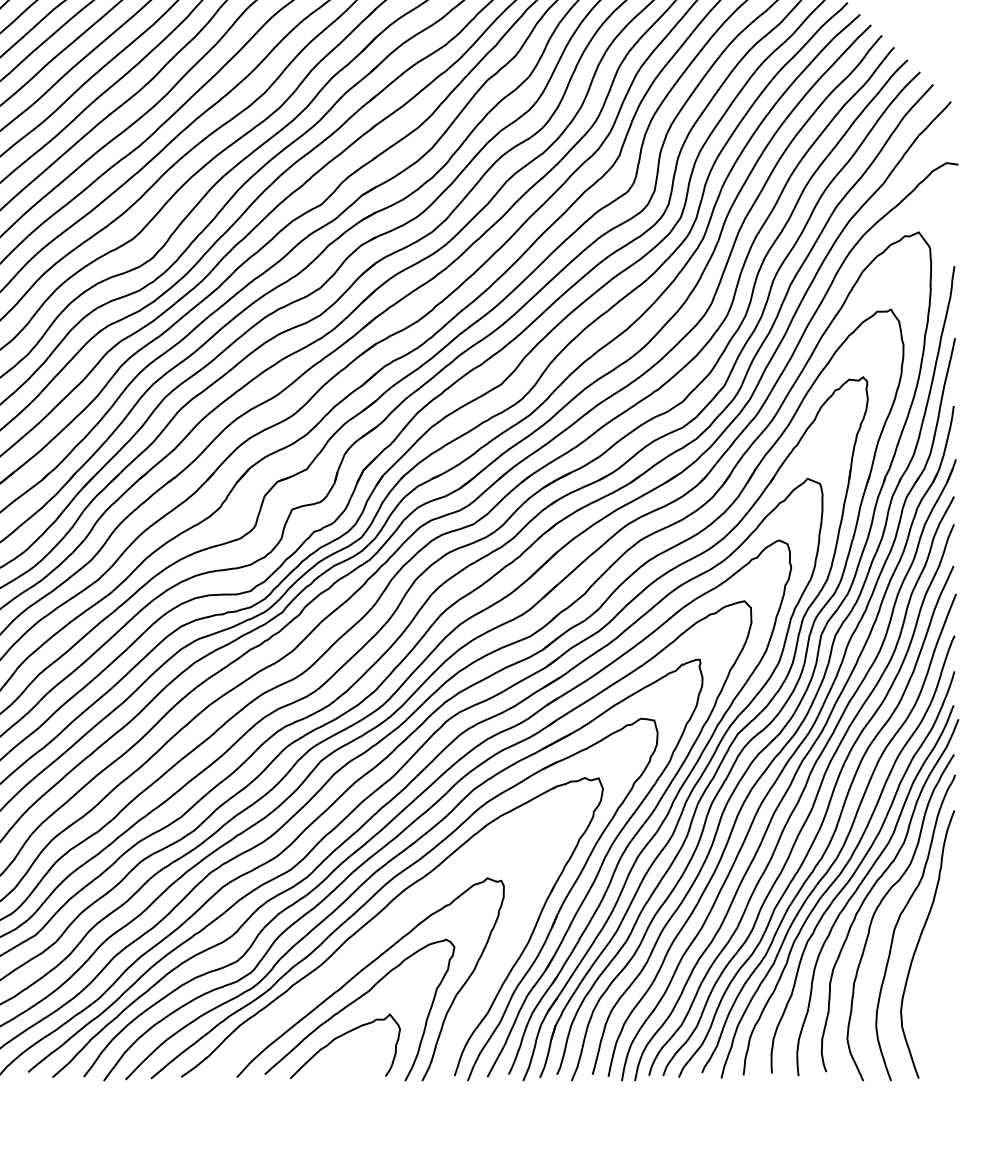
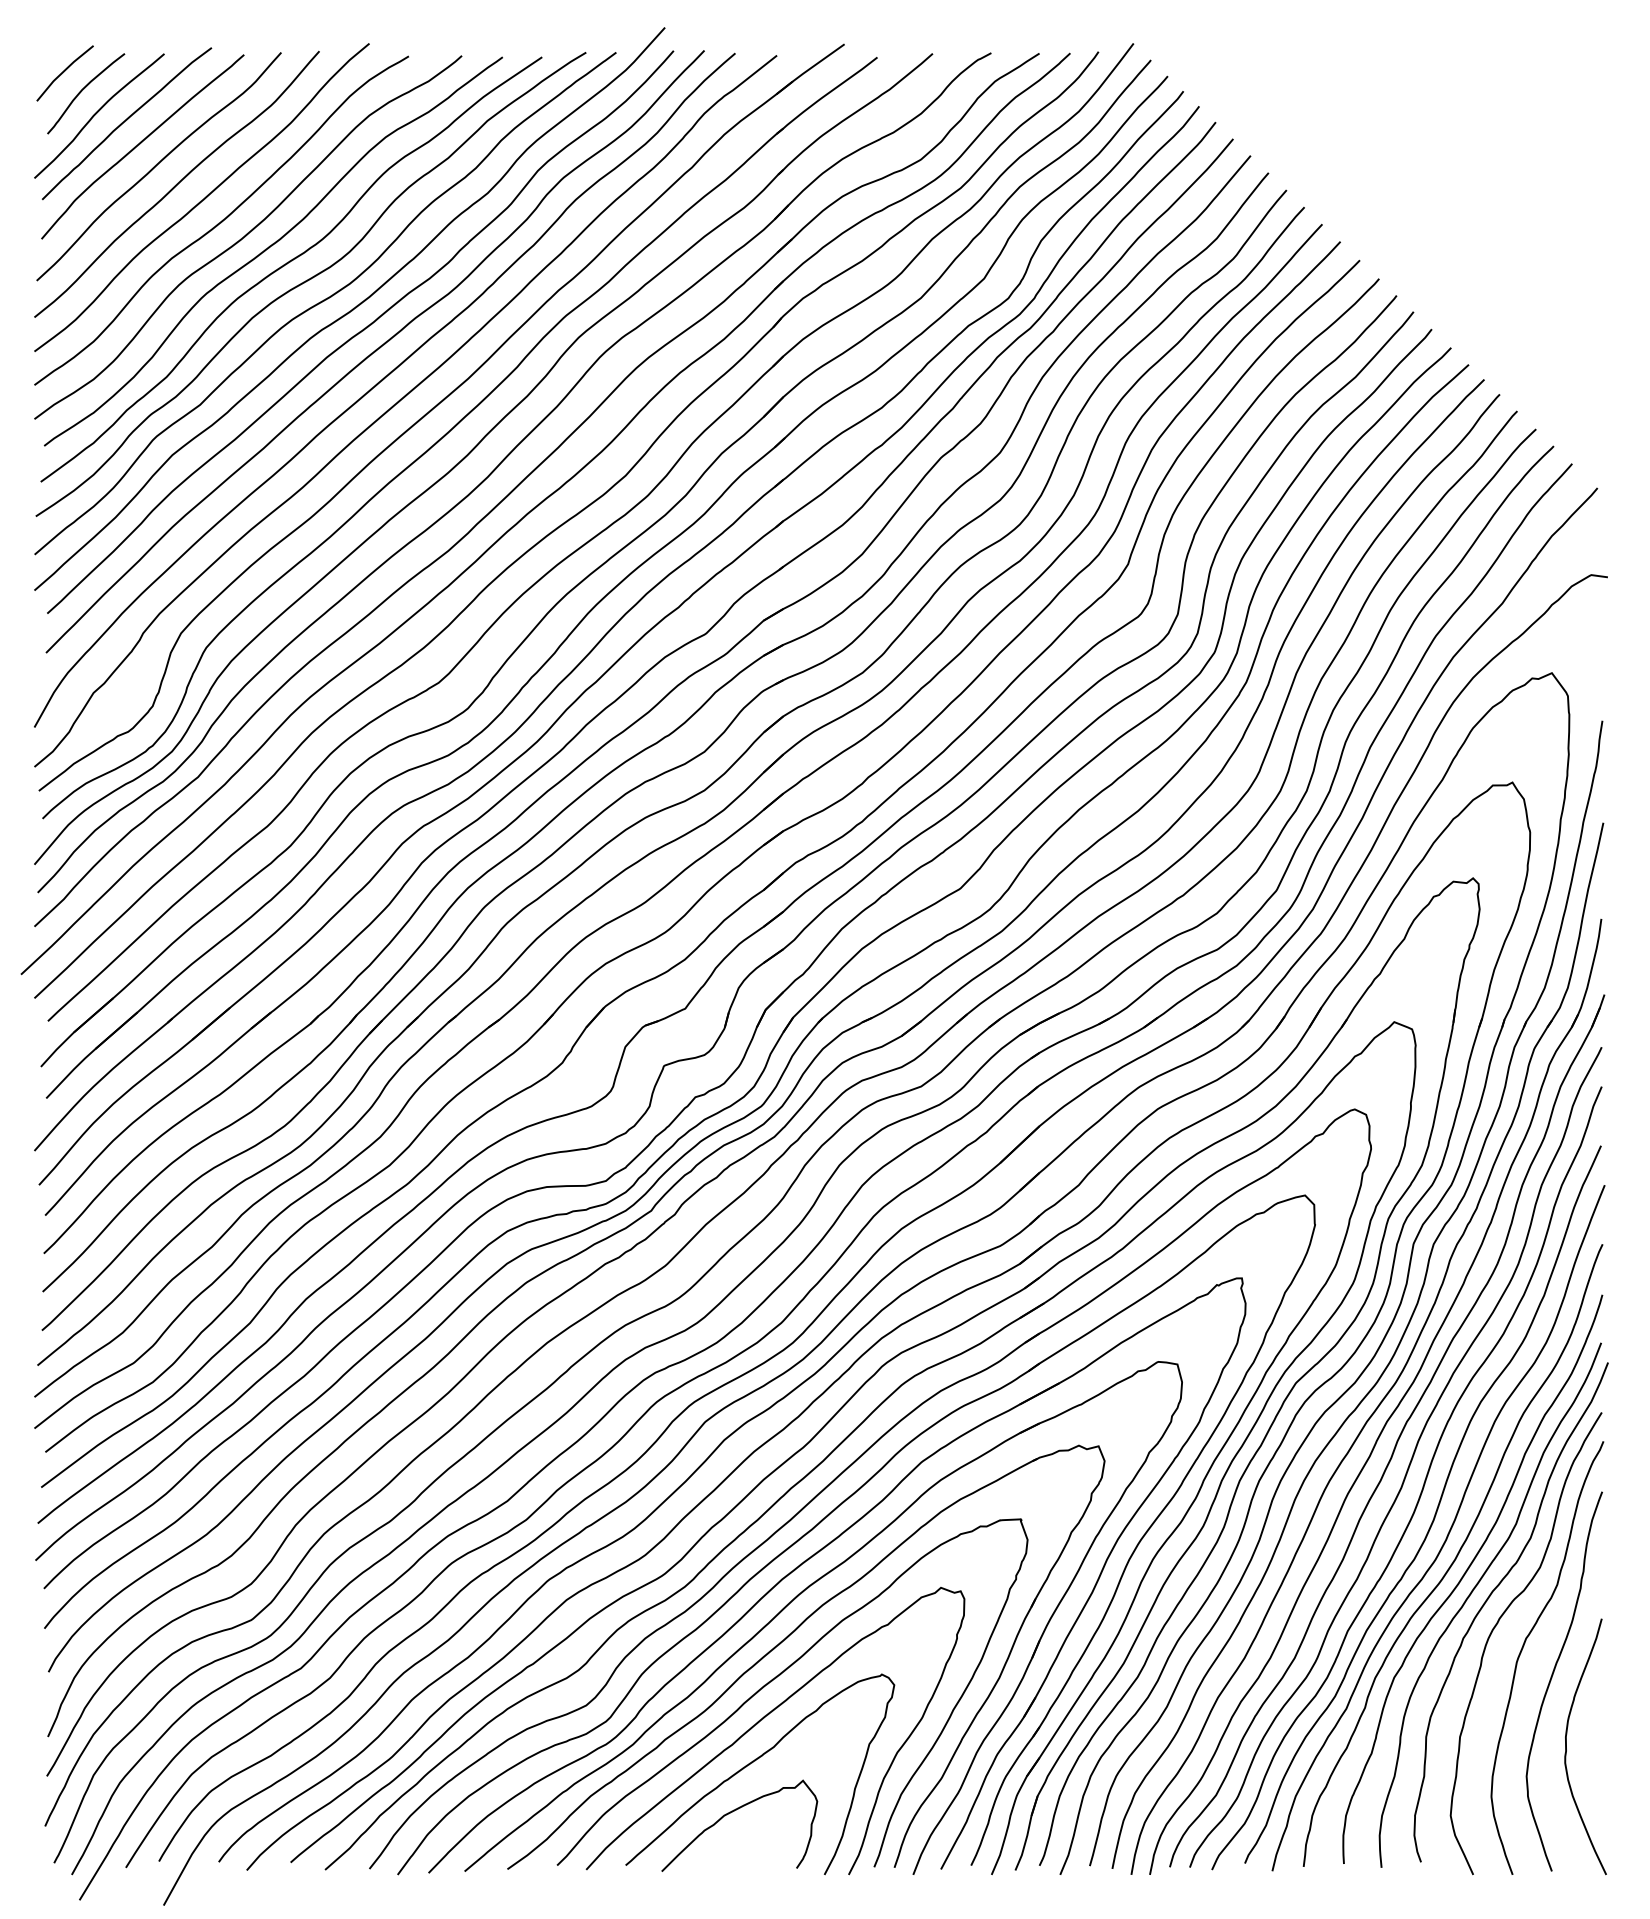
curve: (374, 940) -> (780, 1675), added
curve: (929, 990) -> (1566, 1746), added

